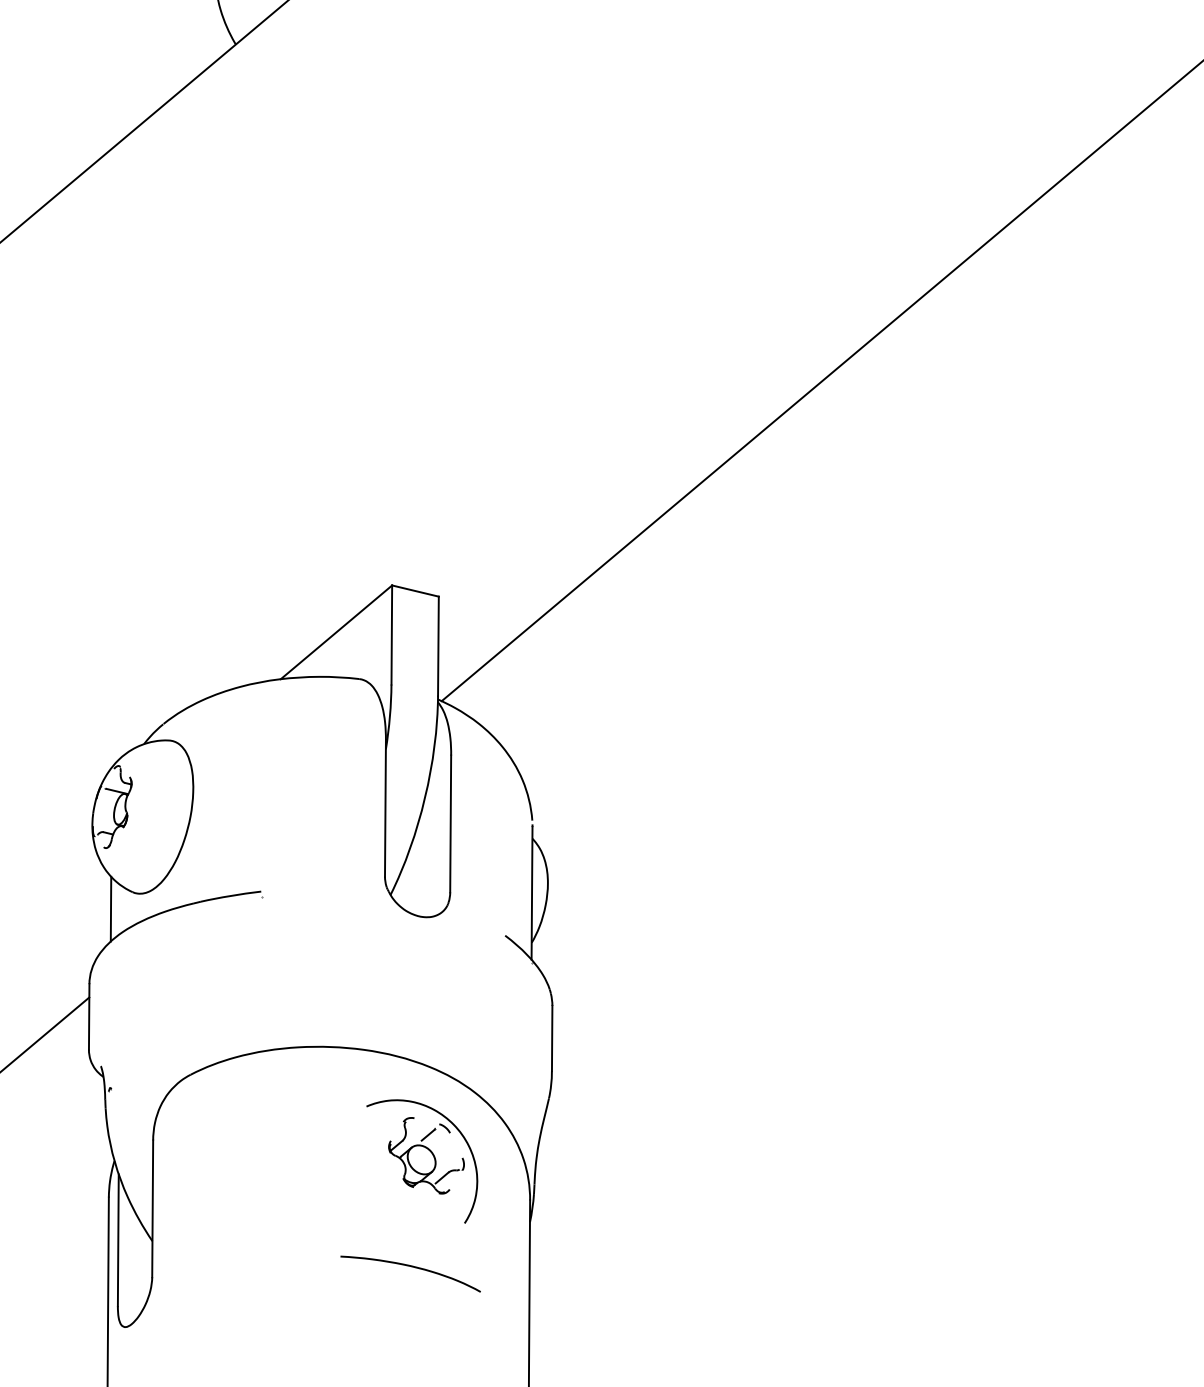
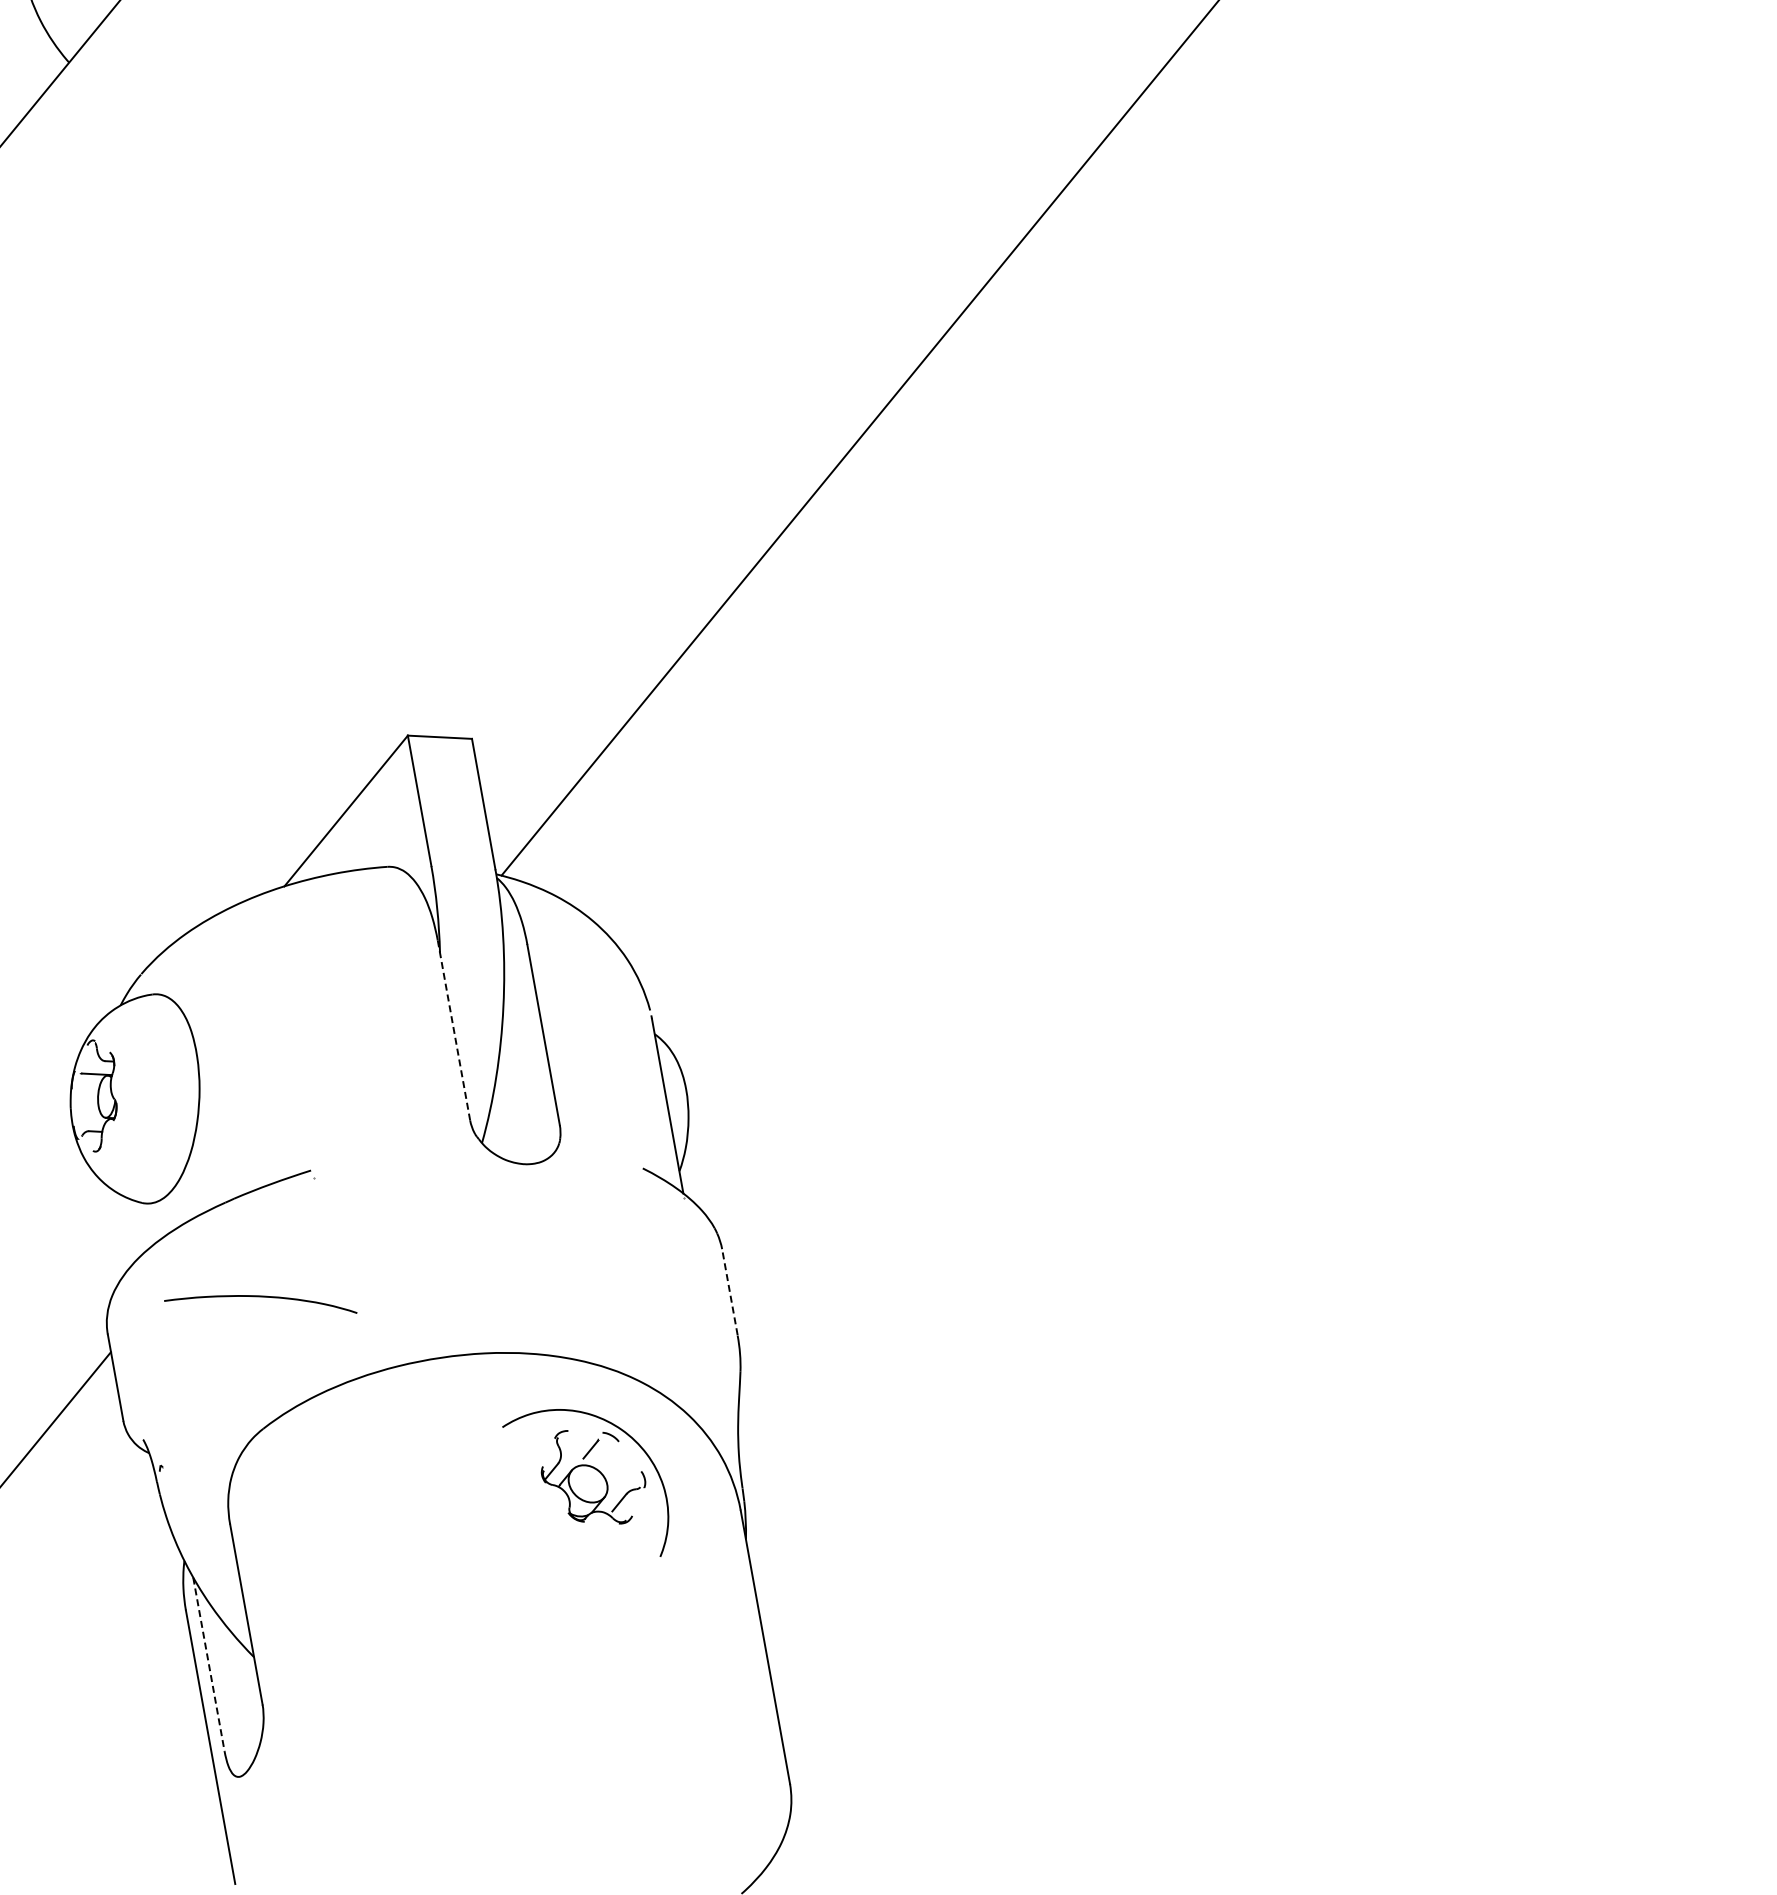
line: (385, 808) -> (454, 1030), solid -> dashed
line: (110, 909) -> (117, 1230), removed
line: (551, 1038) -> (729, 1292), solid -> dashed
line: (118, 1240) -> (209, 1664), solid -> dashed
curve: (411, 1267) -> (260, 1297), moved

